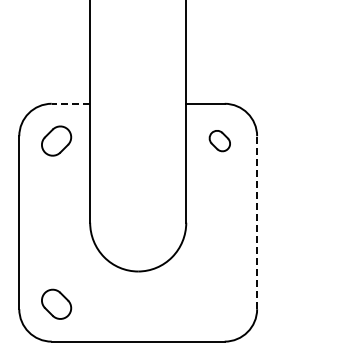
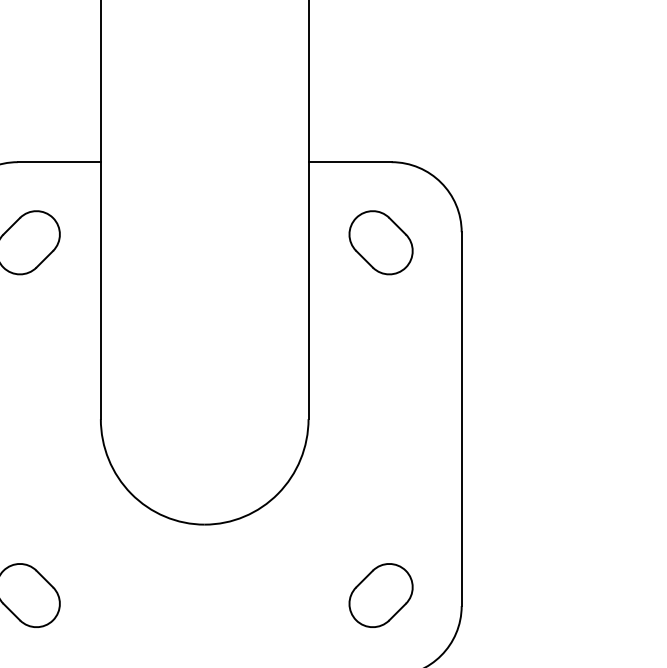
line: (70, 103) -> (58, 161), dashed -> solid
part: (219, 140) -> (380, 241), size x1.43
line: (257, 222) -> (462, 418), dashed -> solid
part: (219, 303) -> (380, 593), added

